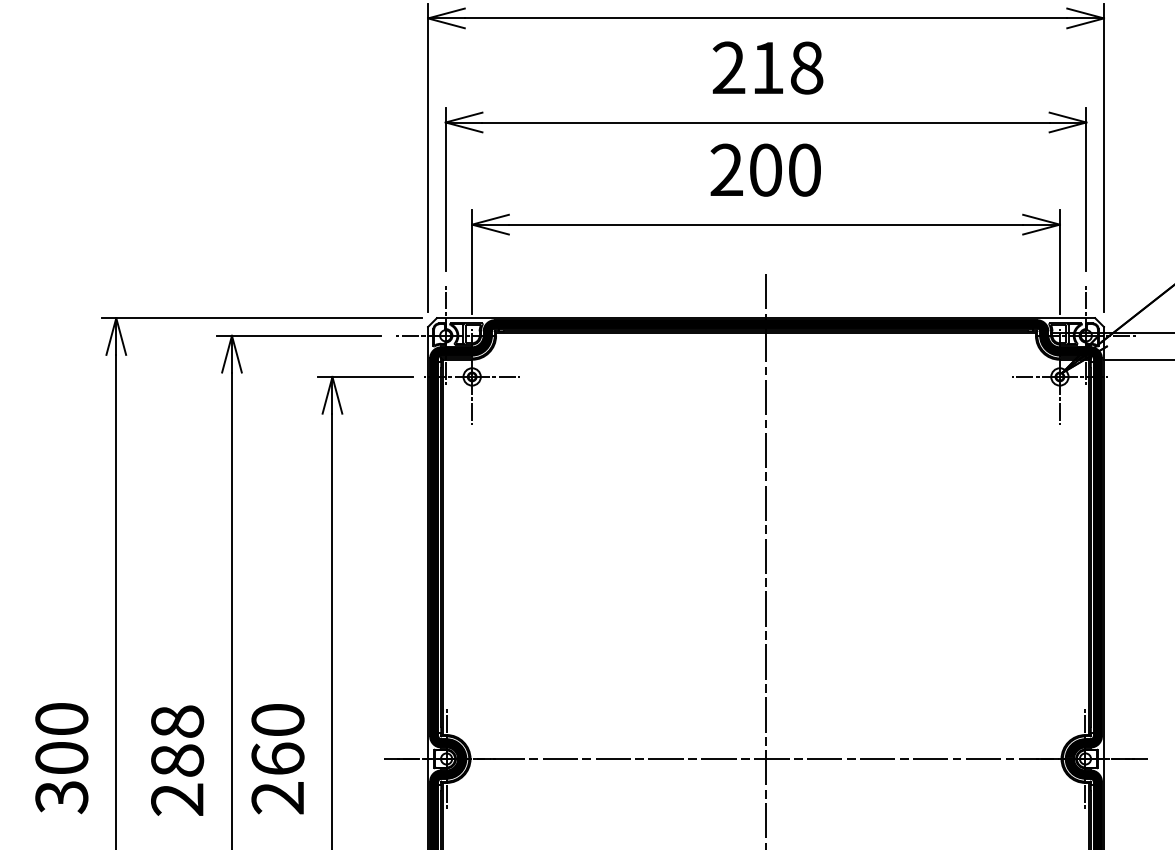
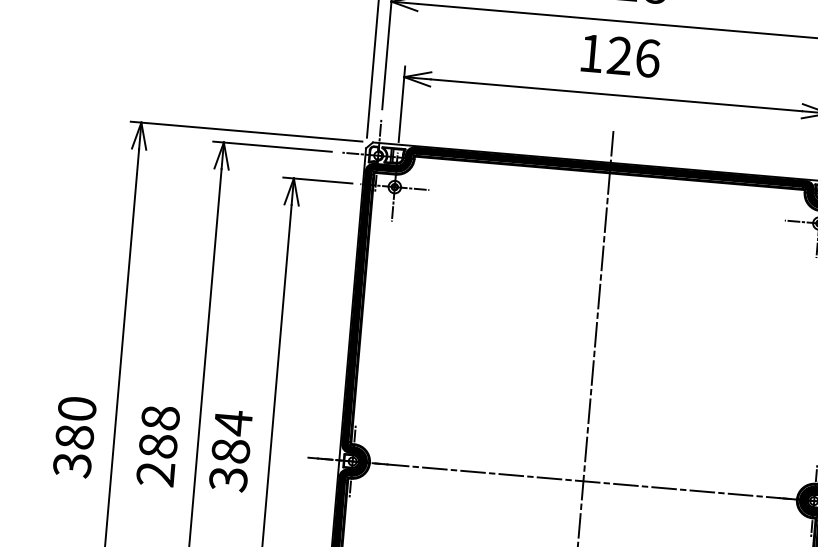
text: (765, 169) -> (619, 55), 200 -> 126
text: (61, 757) -> (74, 436), 300 -> 380
text: (277, 758) -> (230, 450), 260 -> 384

